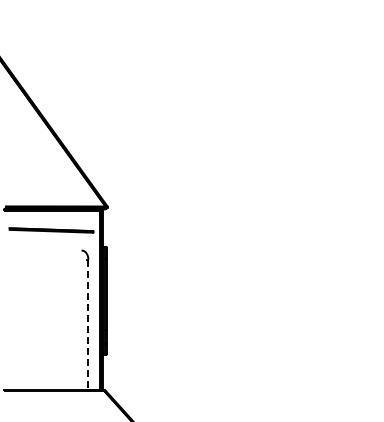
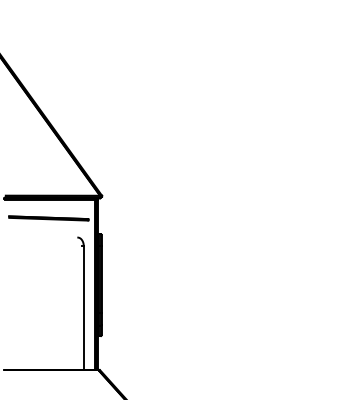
line: (88, 325) -> (83, 308), dashed -> solid

